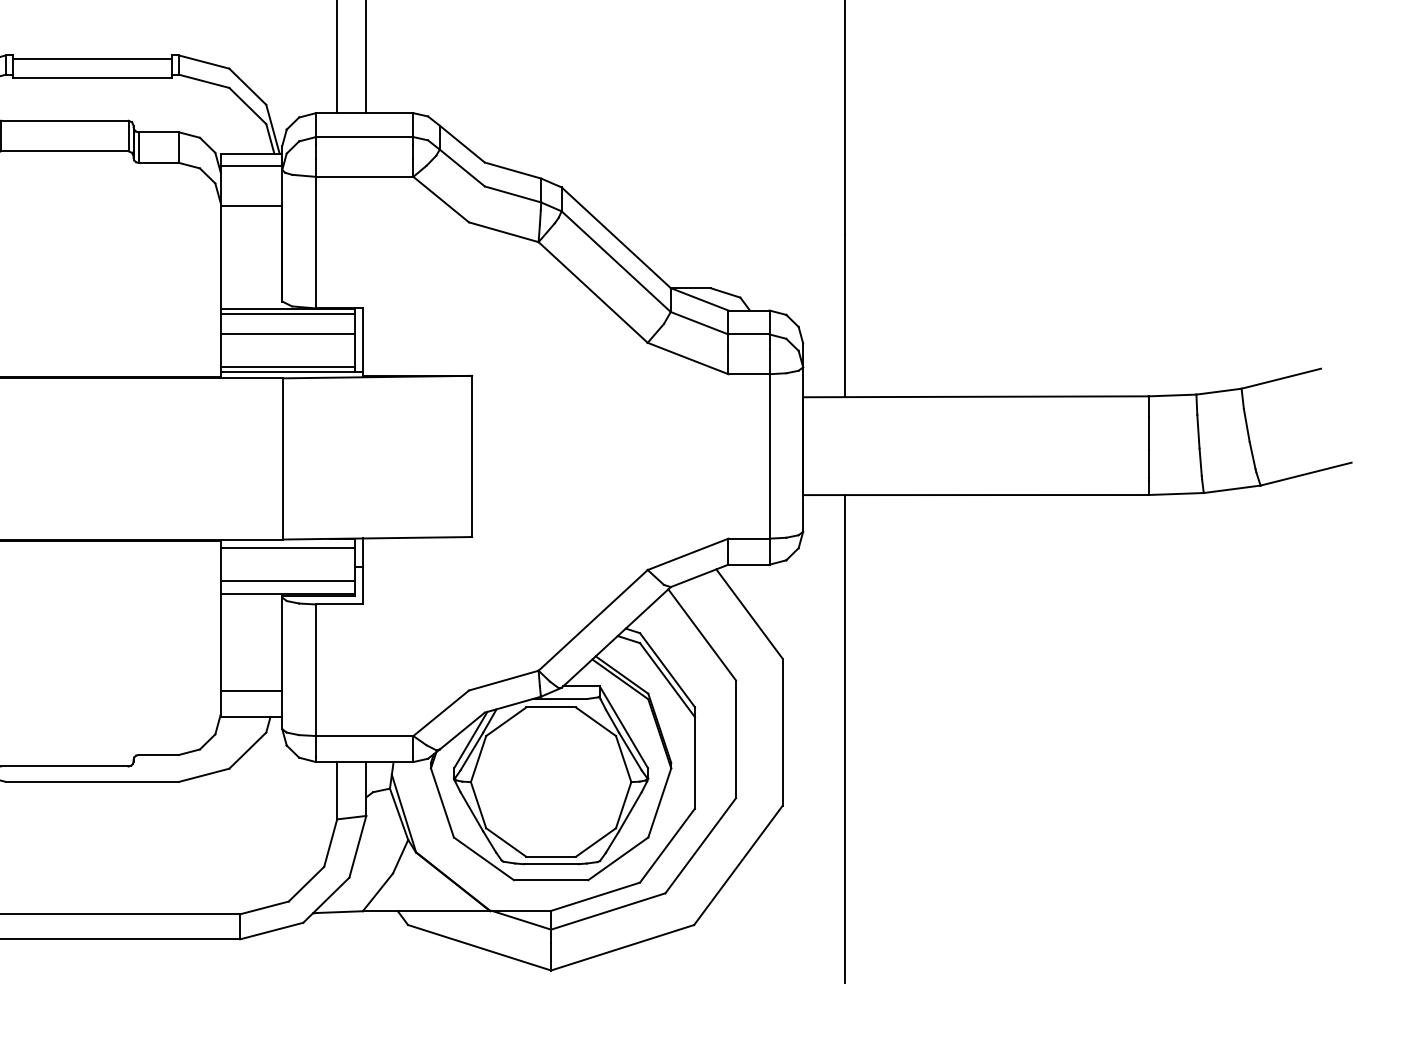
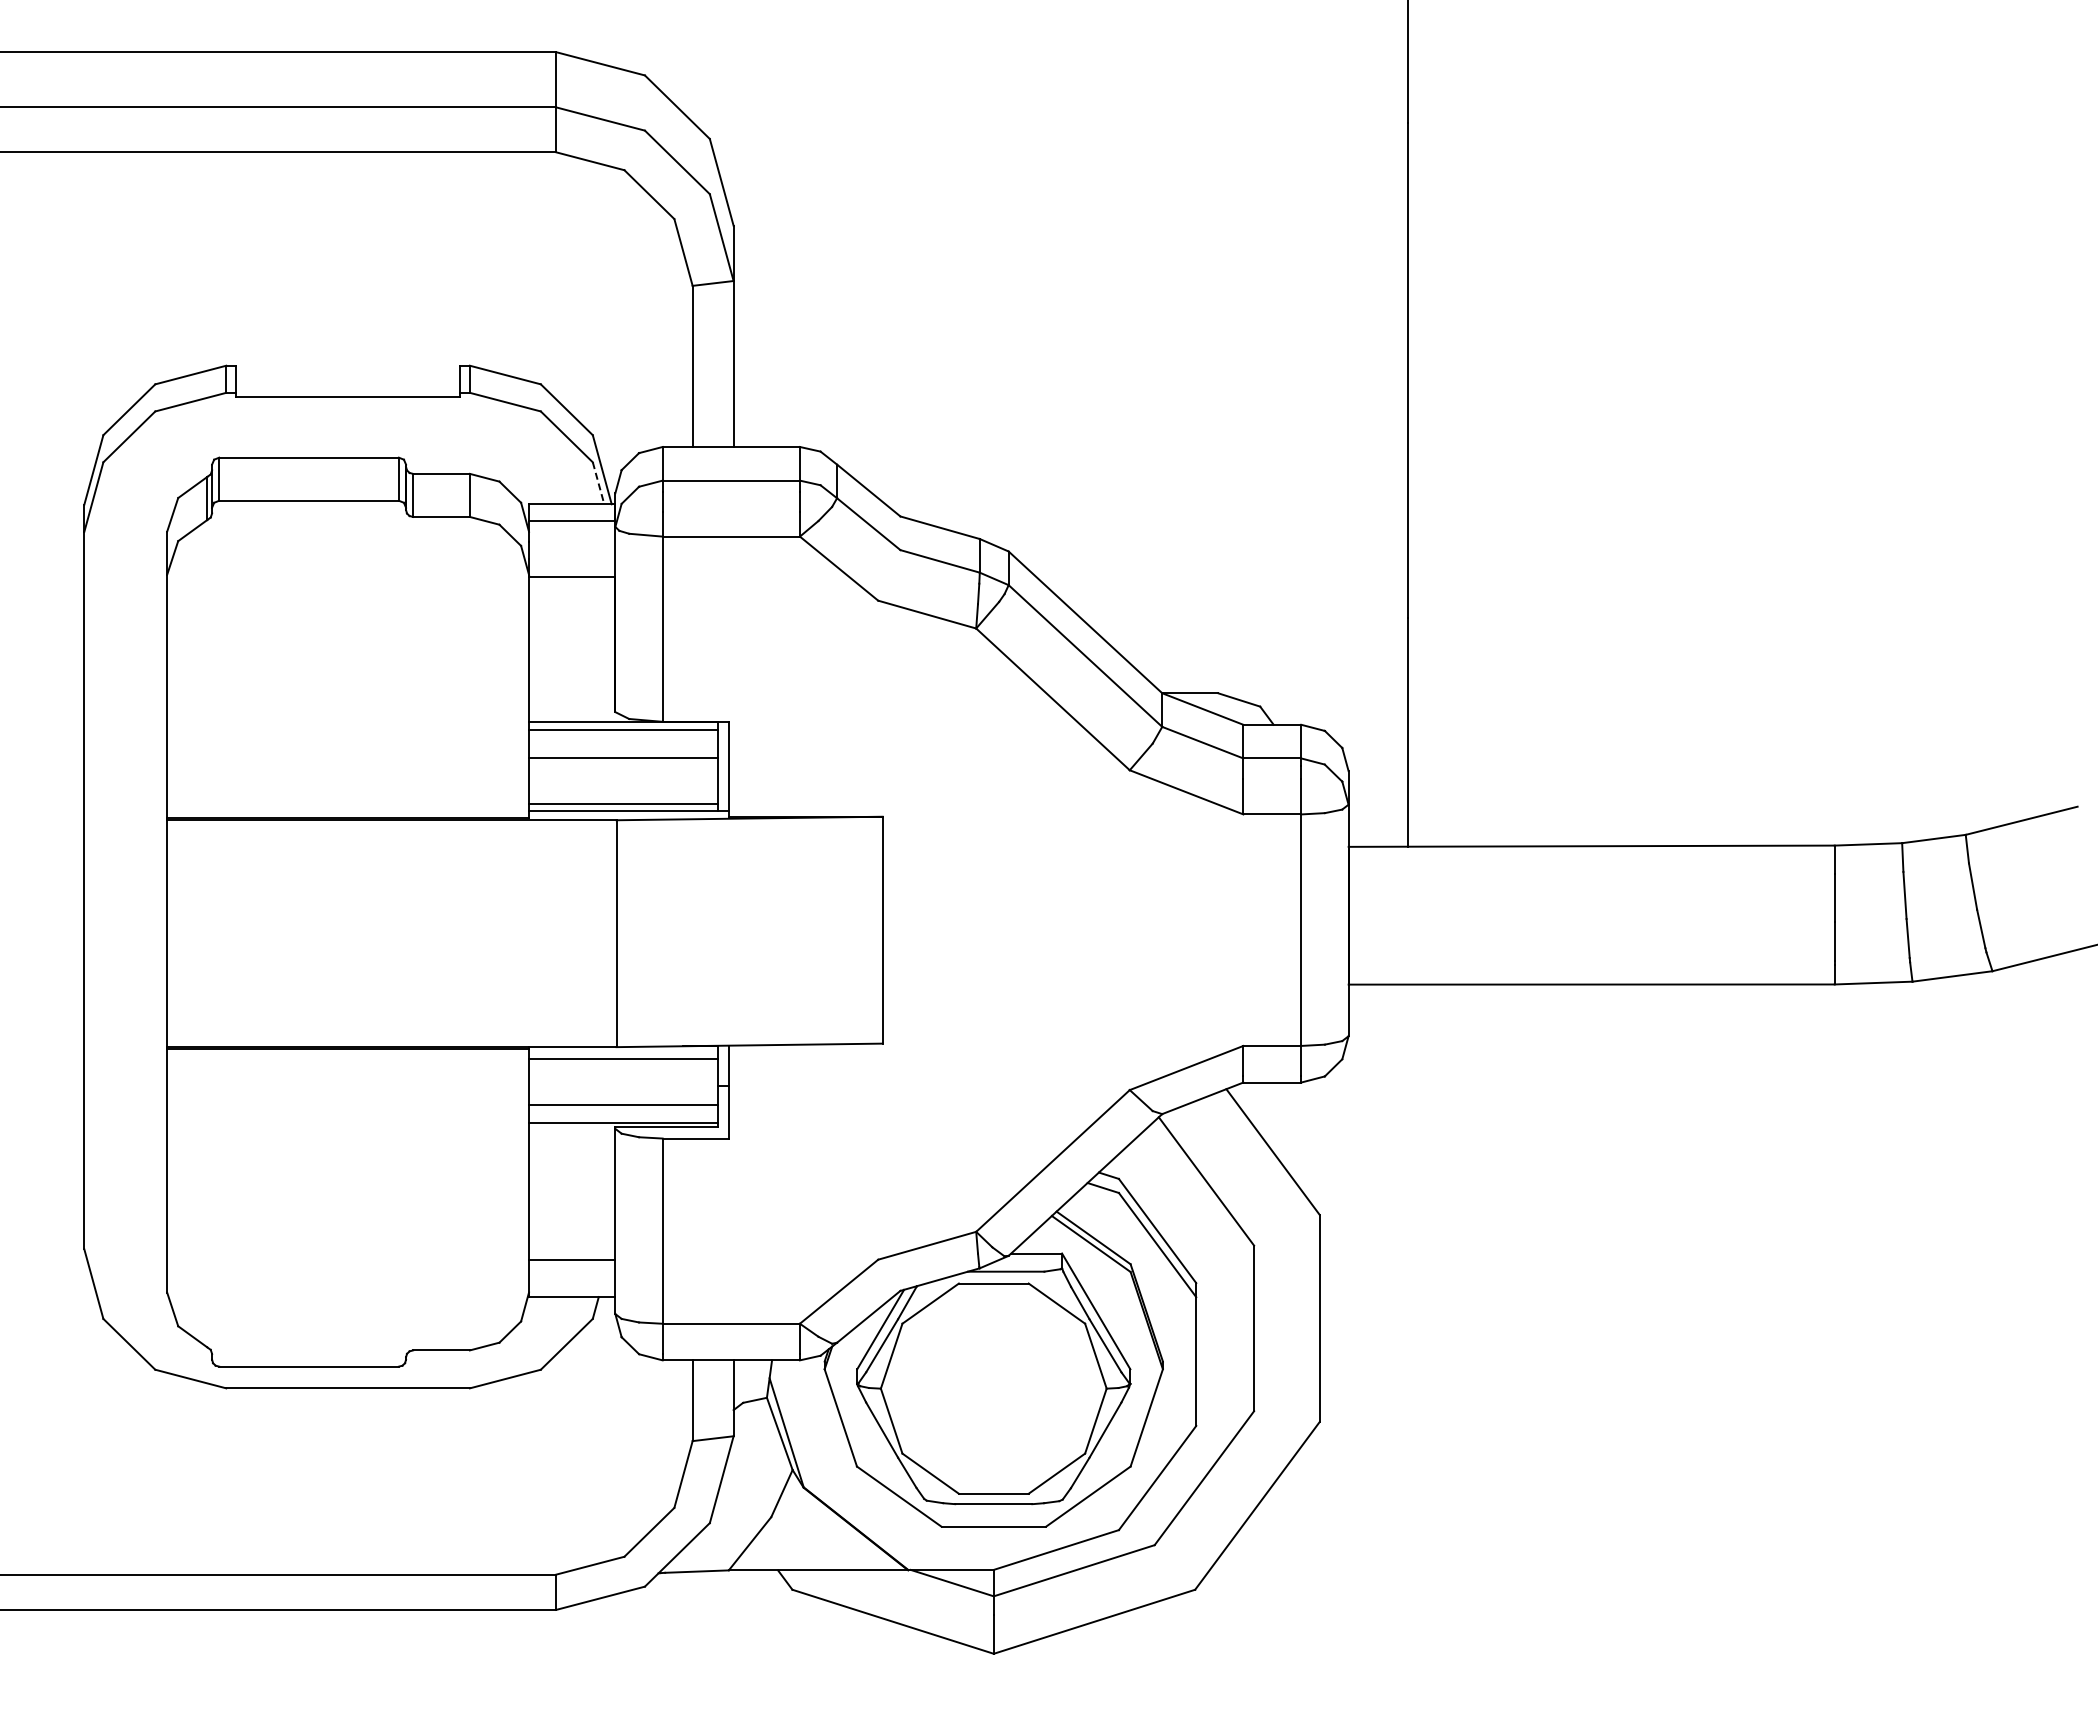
line: (91, 58) -> (347, 370), removed
line: (270, 139) -> (598, 483), solid -> dashed
line: (845, 738) -> (1407, 1327), removed

